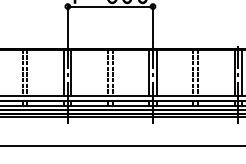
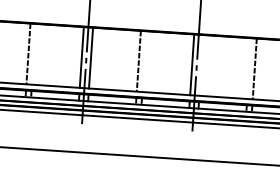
line: (27, 72) -> (34, 53), removed
line: (112, 72) -> (144, 60), removed
line: (156, 72) -> (201, 64), removed
line: (193, 72) -> (249, 67), removed

